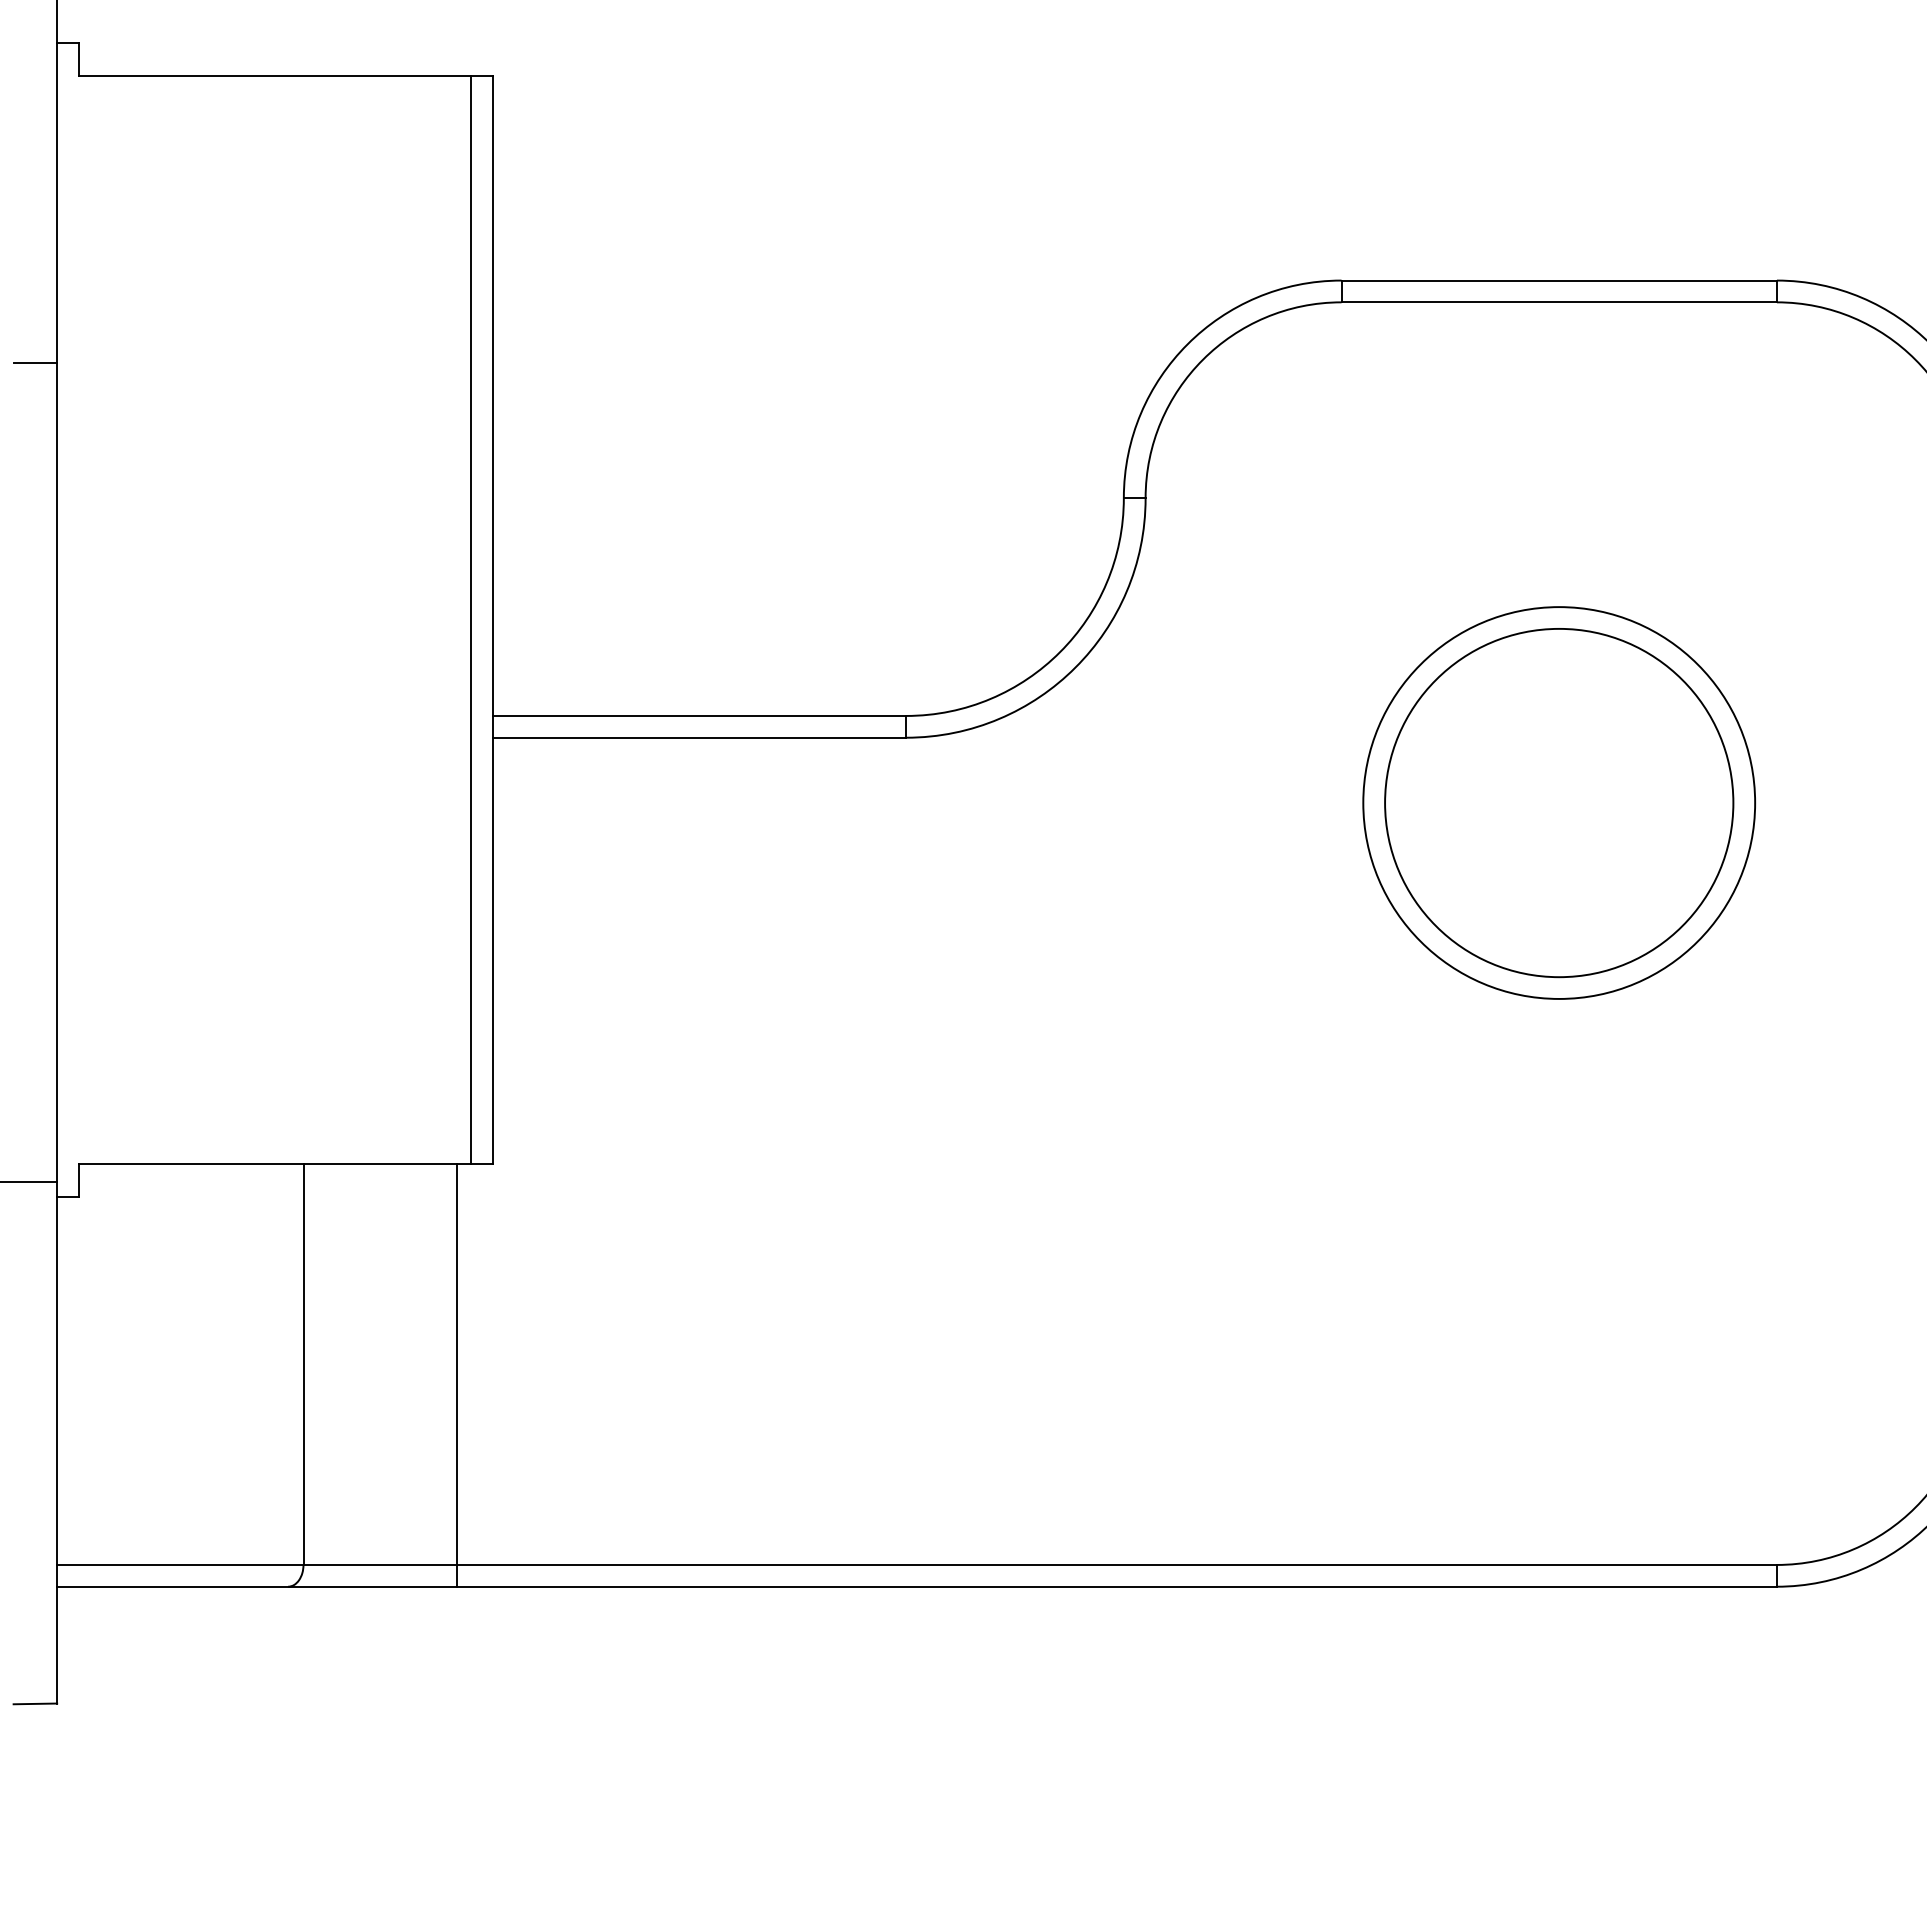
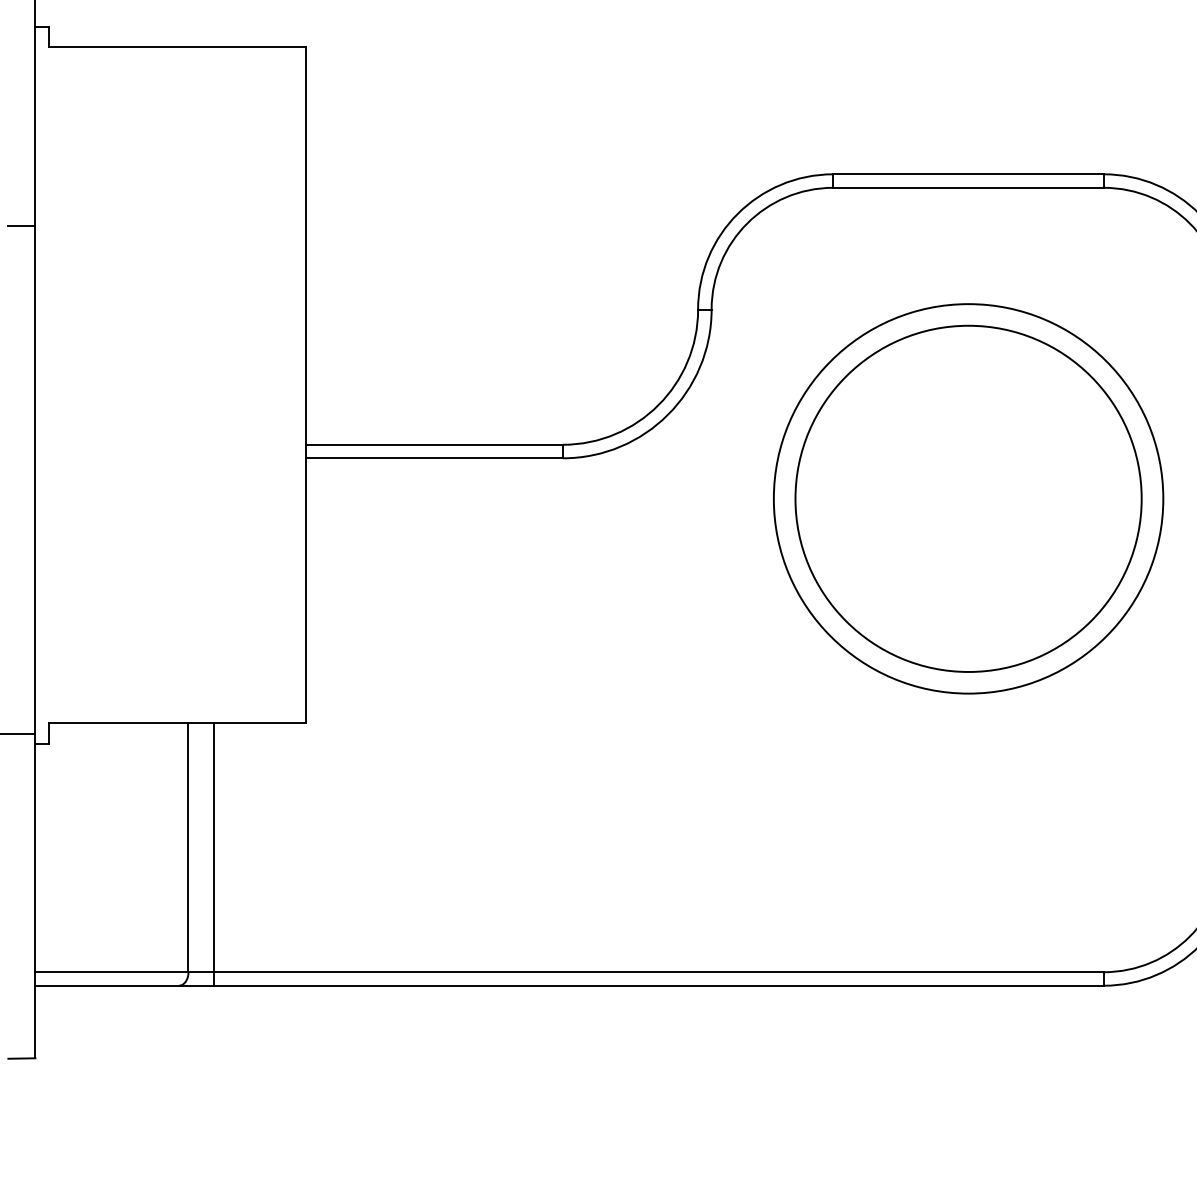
line: (470, 620) -> (292, 385), removed
circle: (1559, 802) -> (968, 498), size x1.6
circle: (1559, 802) -> (968, 498), size x1.6
line: (458, 1375) -> (214, 854), moved

